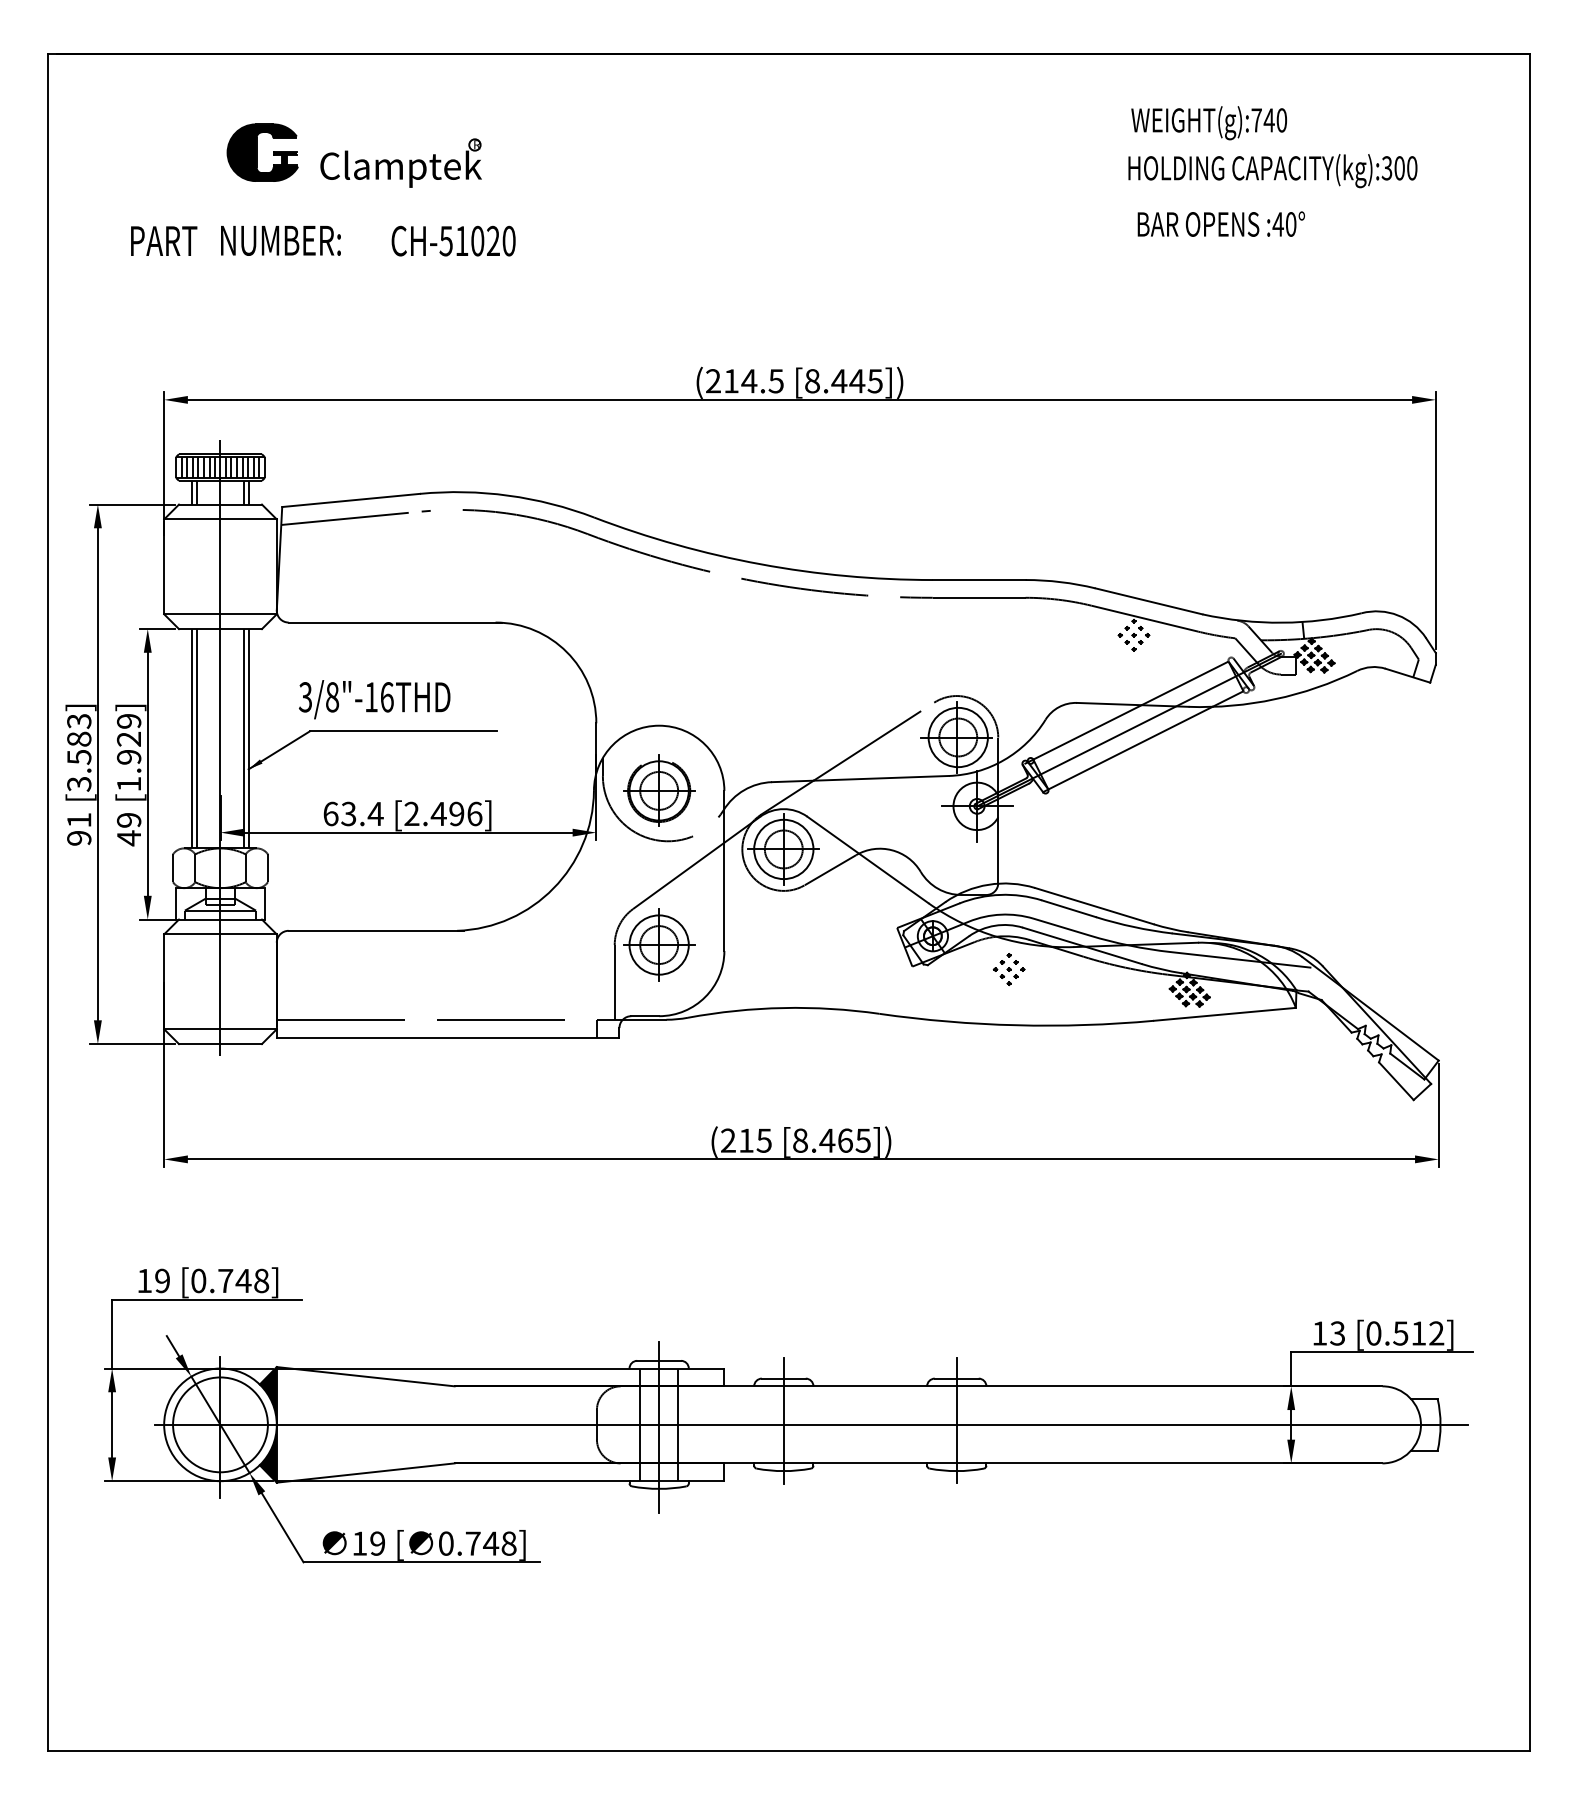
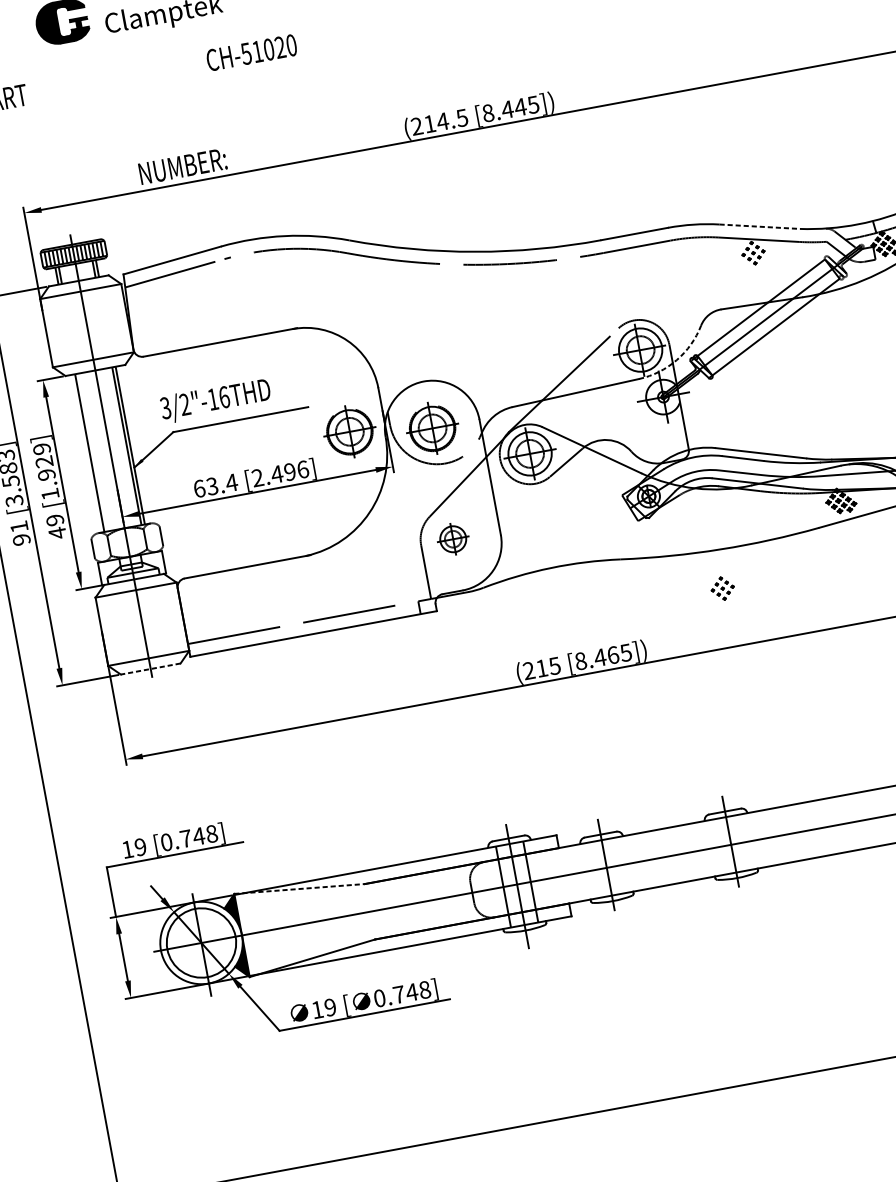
text: (280, 240) -> (182, 166), moved
text: (453, 240) -> (251, 52), moved
line: (1149, 601) -> (760, 226), solid -> dashed
text: (332, 697) -> (185, 404), 3/8"-16THD -> 3/2"-16THD
line: (197, 738) -> (93, 452), removed
arc: (1004, 760) -> (676, 360), solid -> dashed
part: (547, 774) -> (350, 431), added
part: (659, 944) -> (453, 538), size x0.6
part: (1008, 969) -> (722, 588), moved
line: (219, 1044) -> (150, 669), solid -> dashed
line: (366, 1376) -> (300, 888), solid -> dashed

